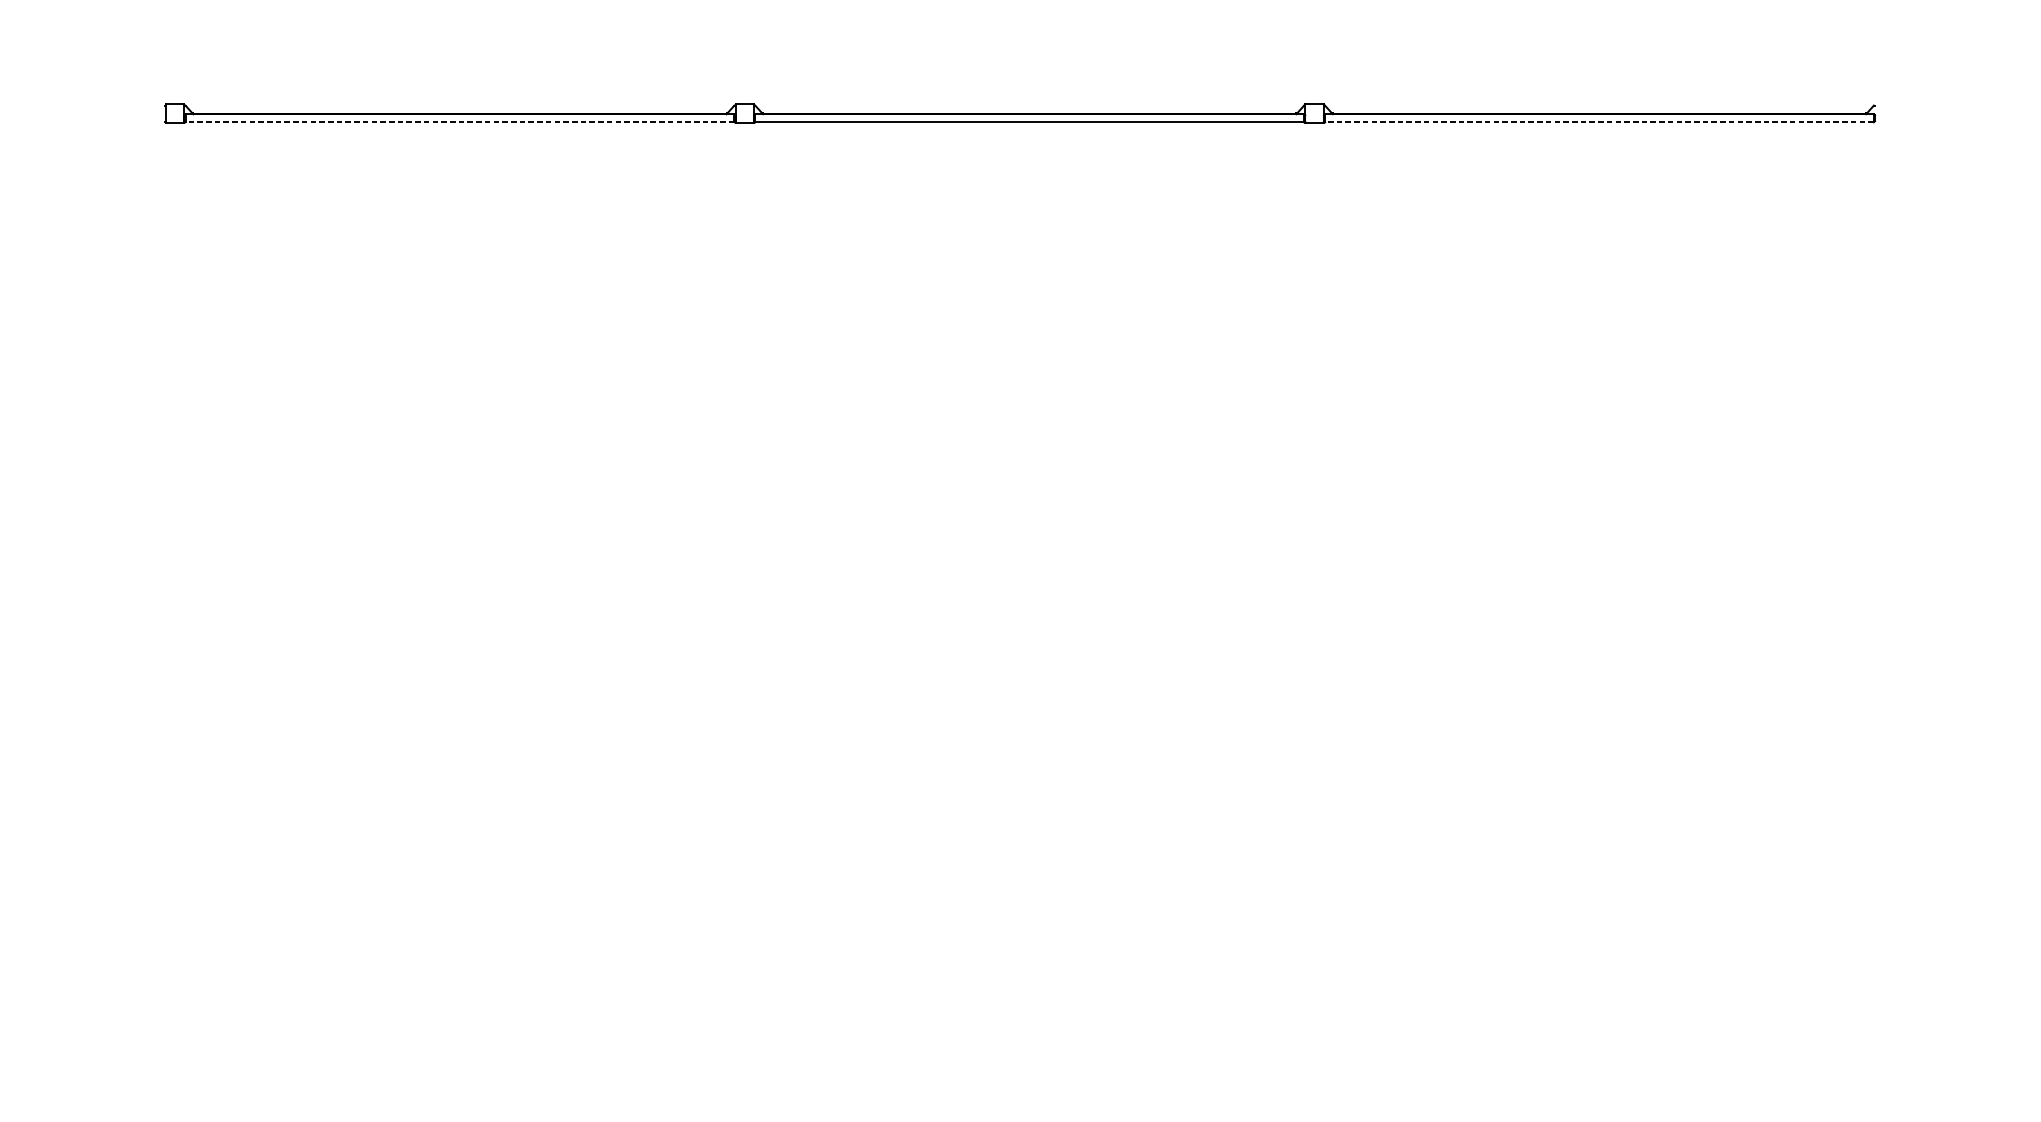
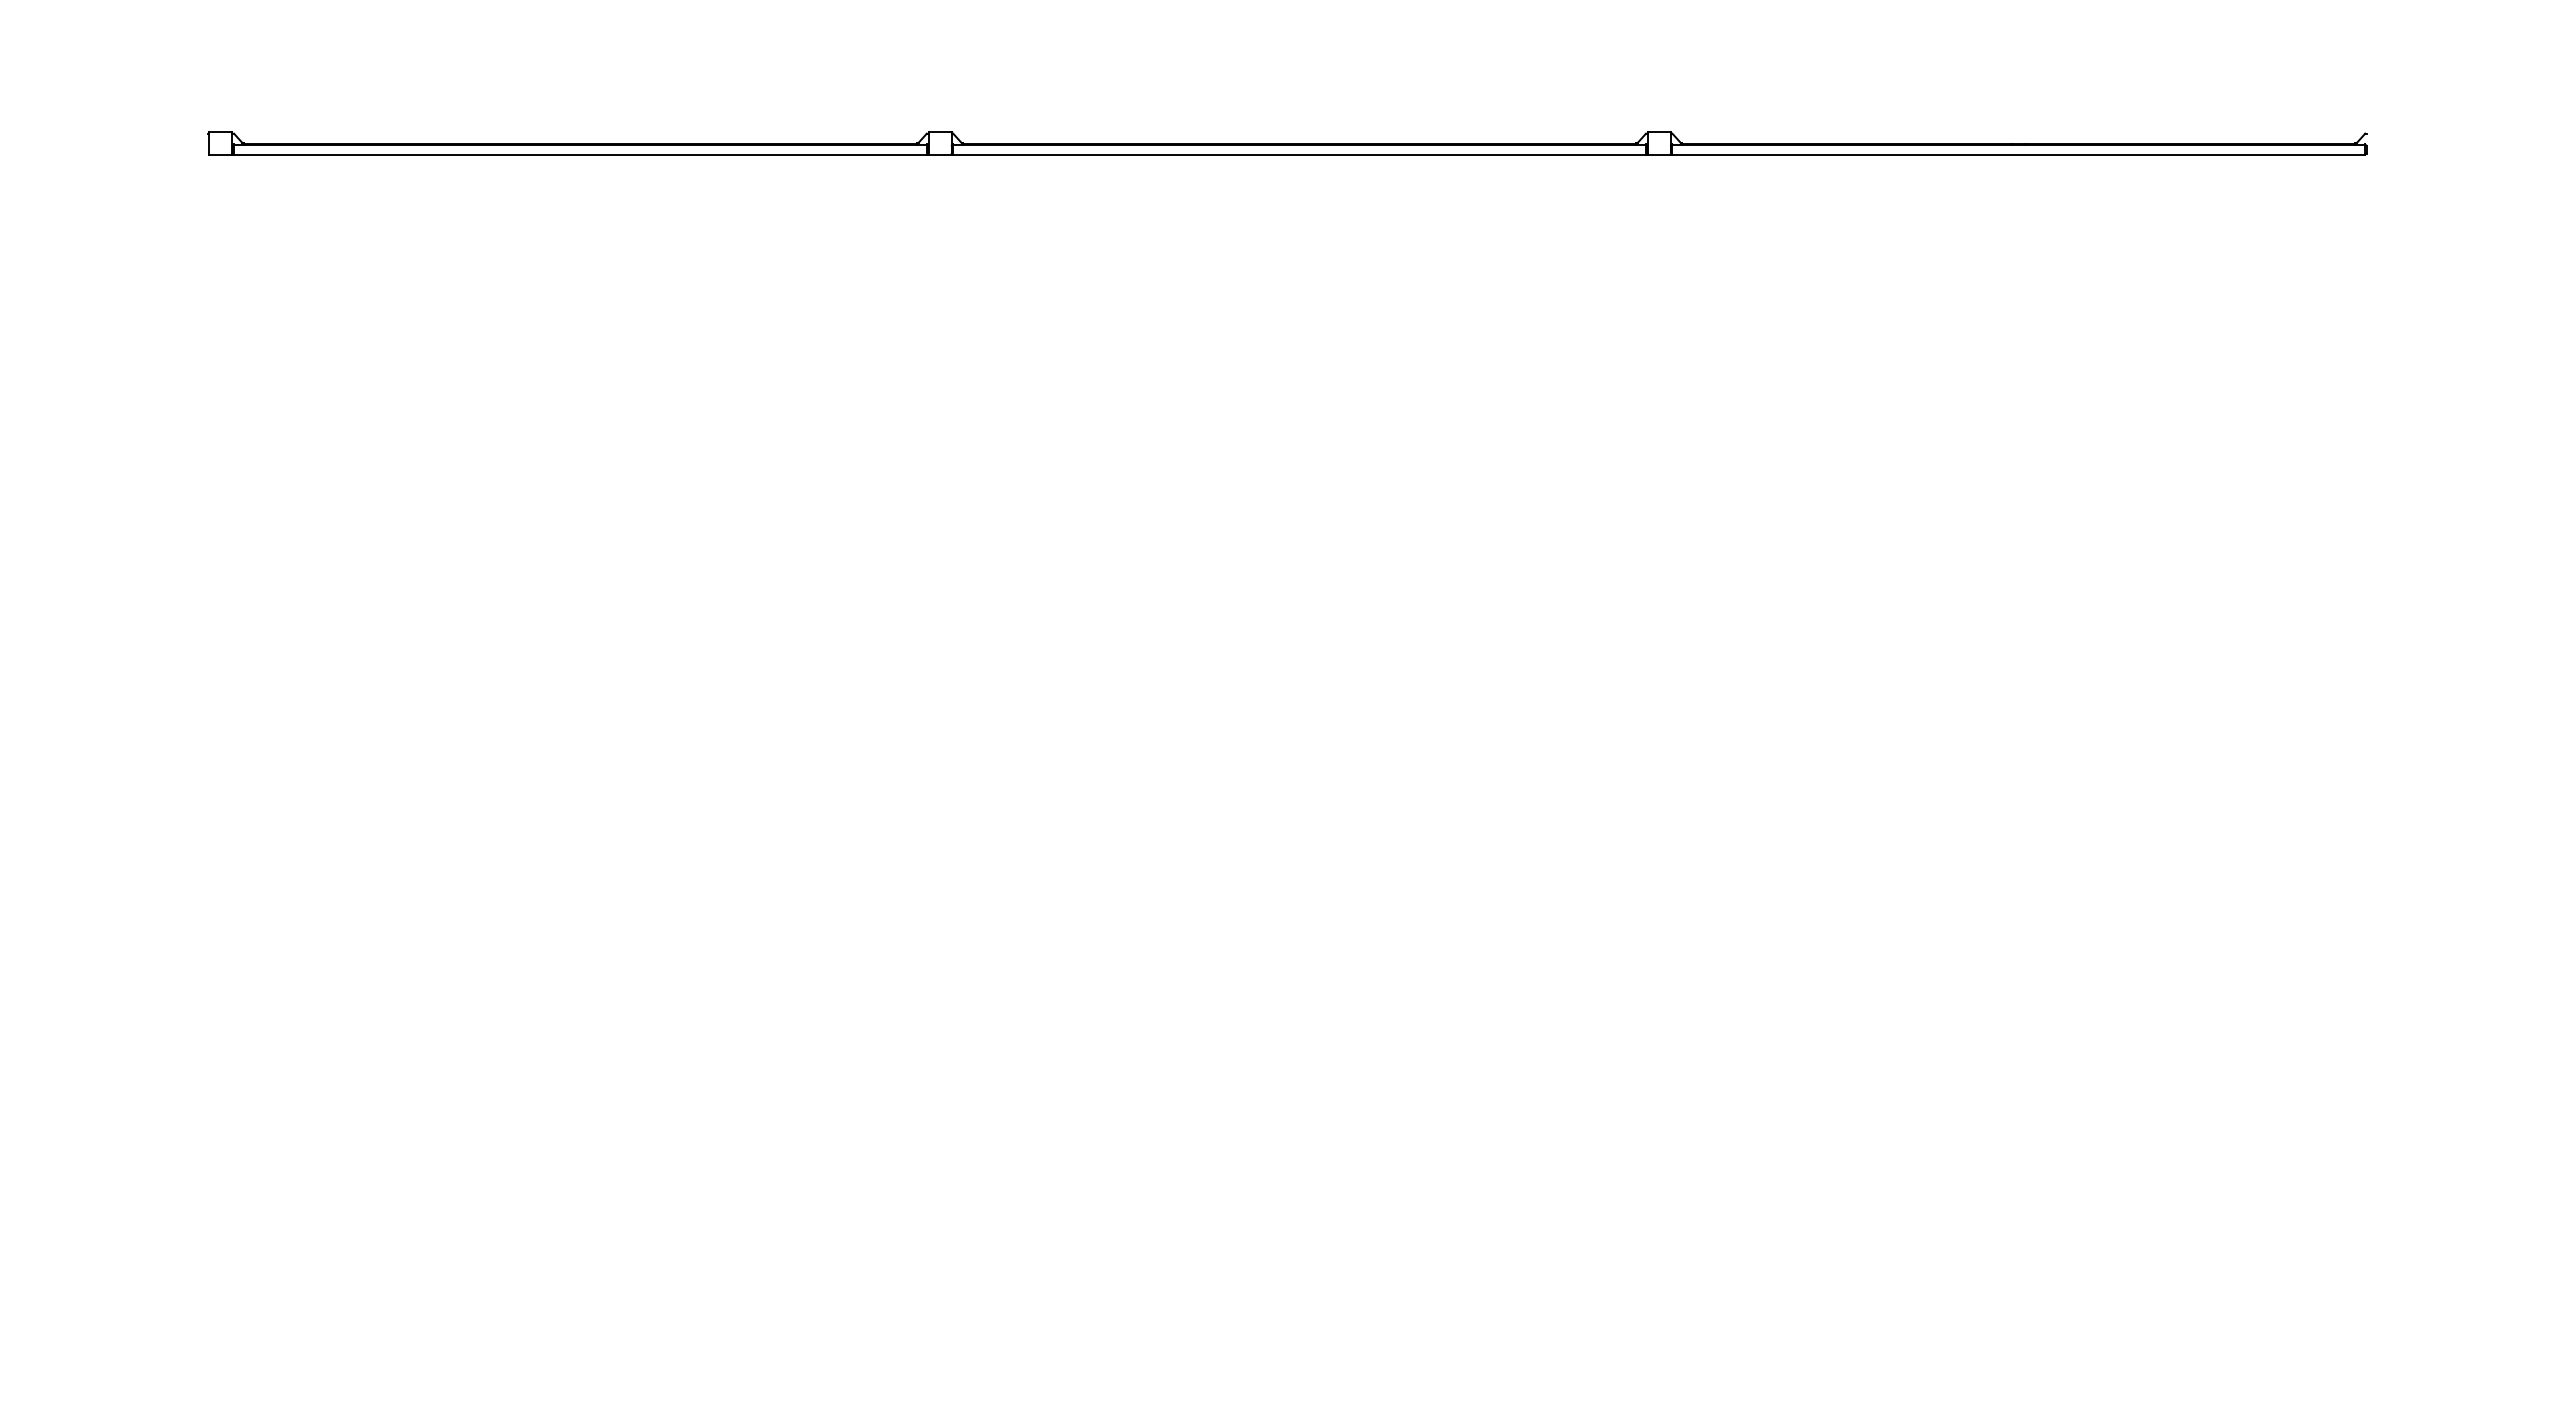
line: (459, 122) -> (579, 154), dashed -> solid
line: (1599, 122) -> (2018, 154), dashed -> solid

